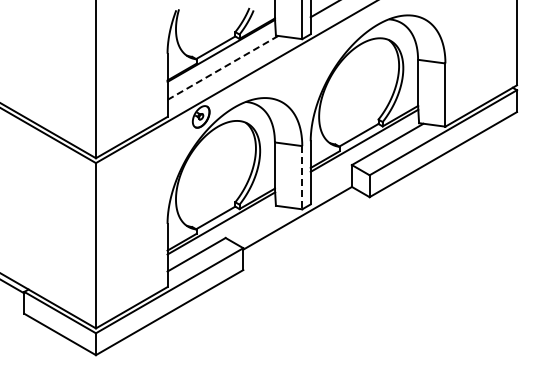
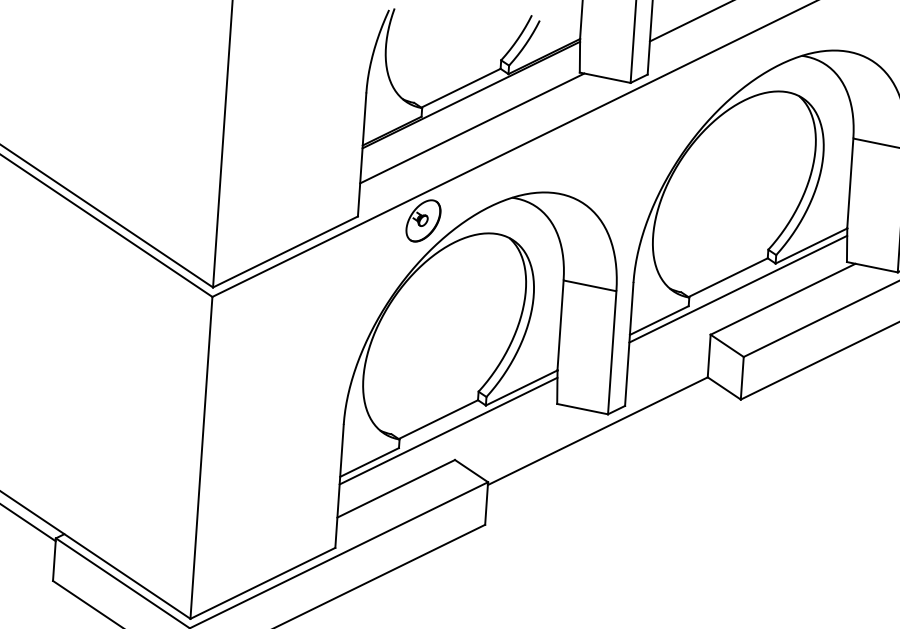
line: (222, 67) -> (471, 127), dashed -> solid
line: (302, 177) -> (612, 352), dashed -> solid

